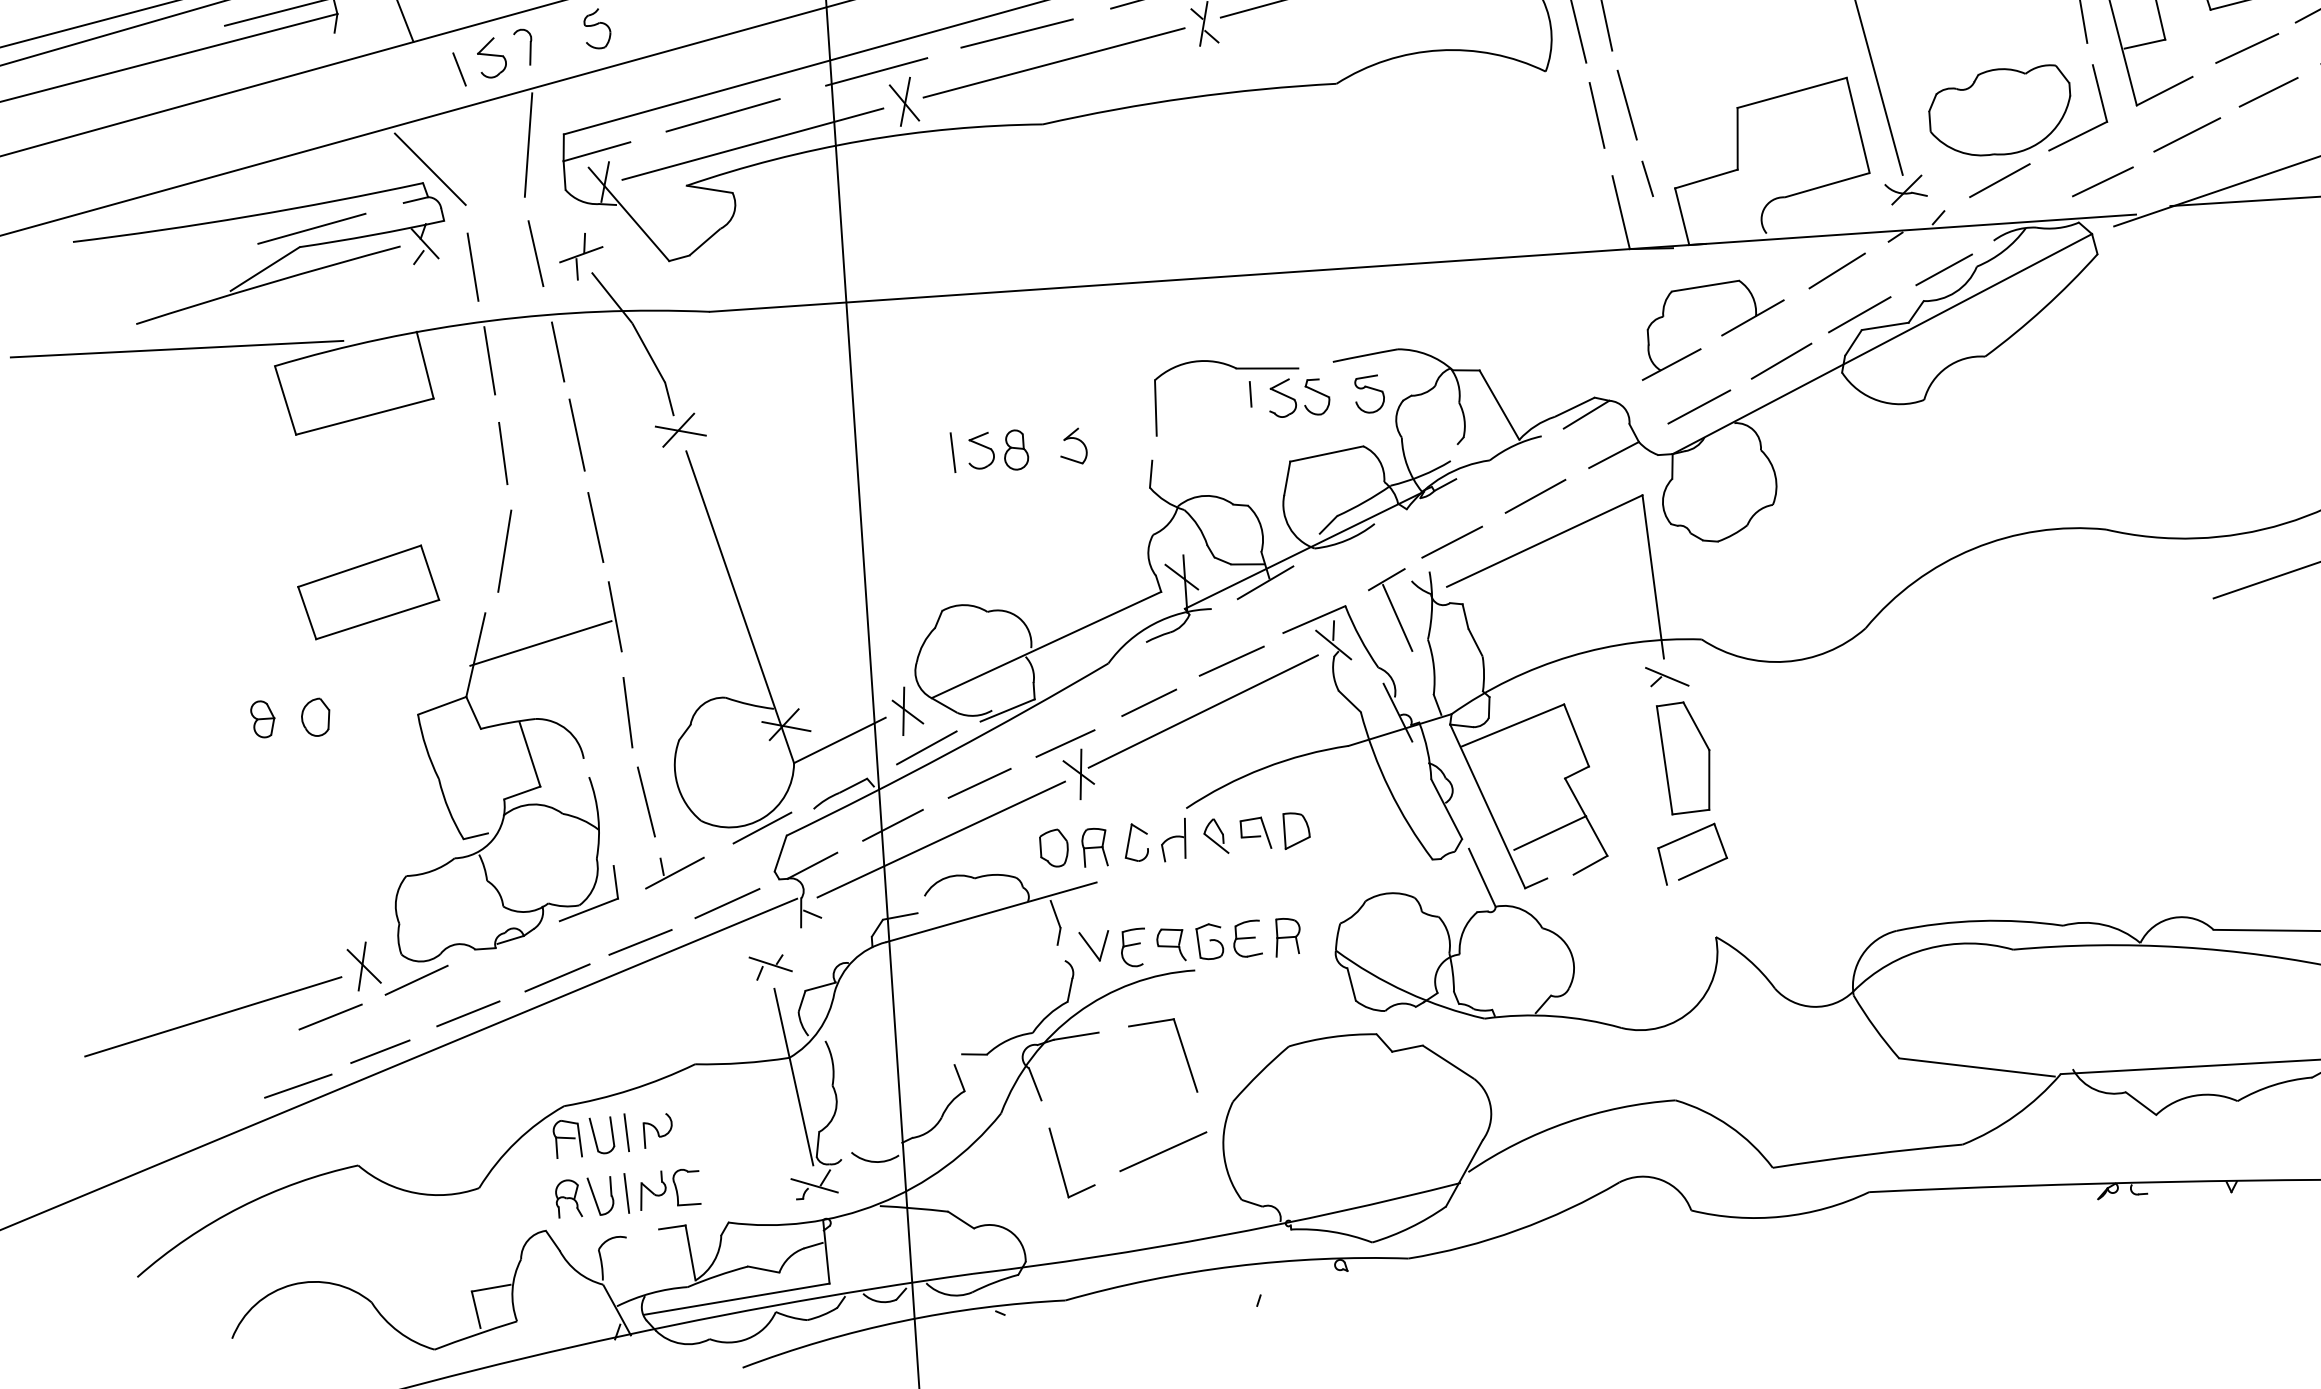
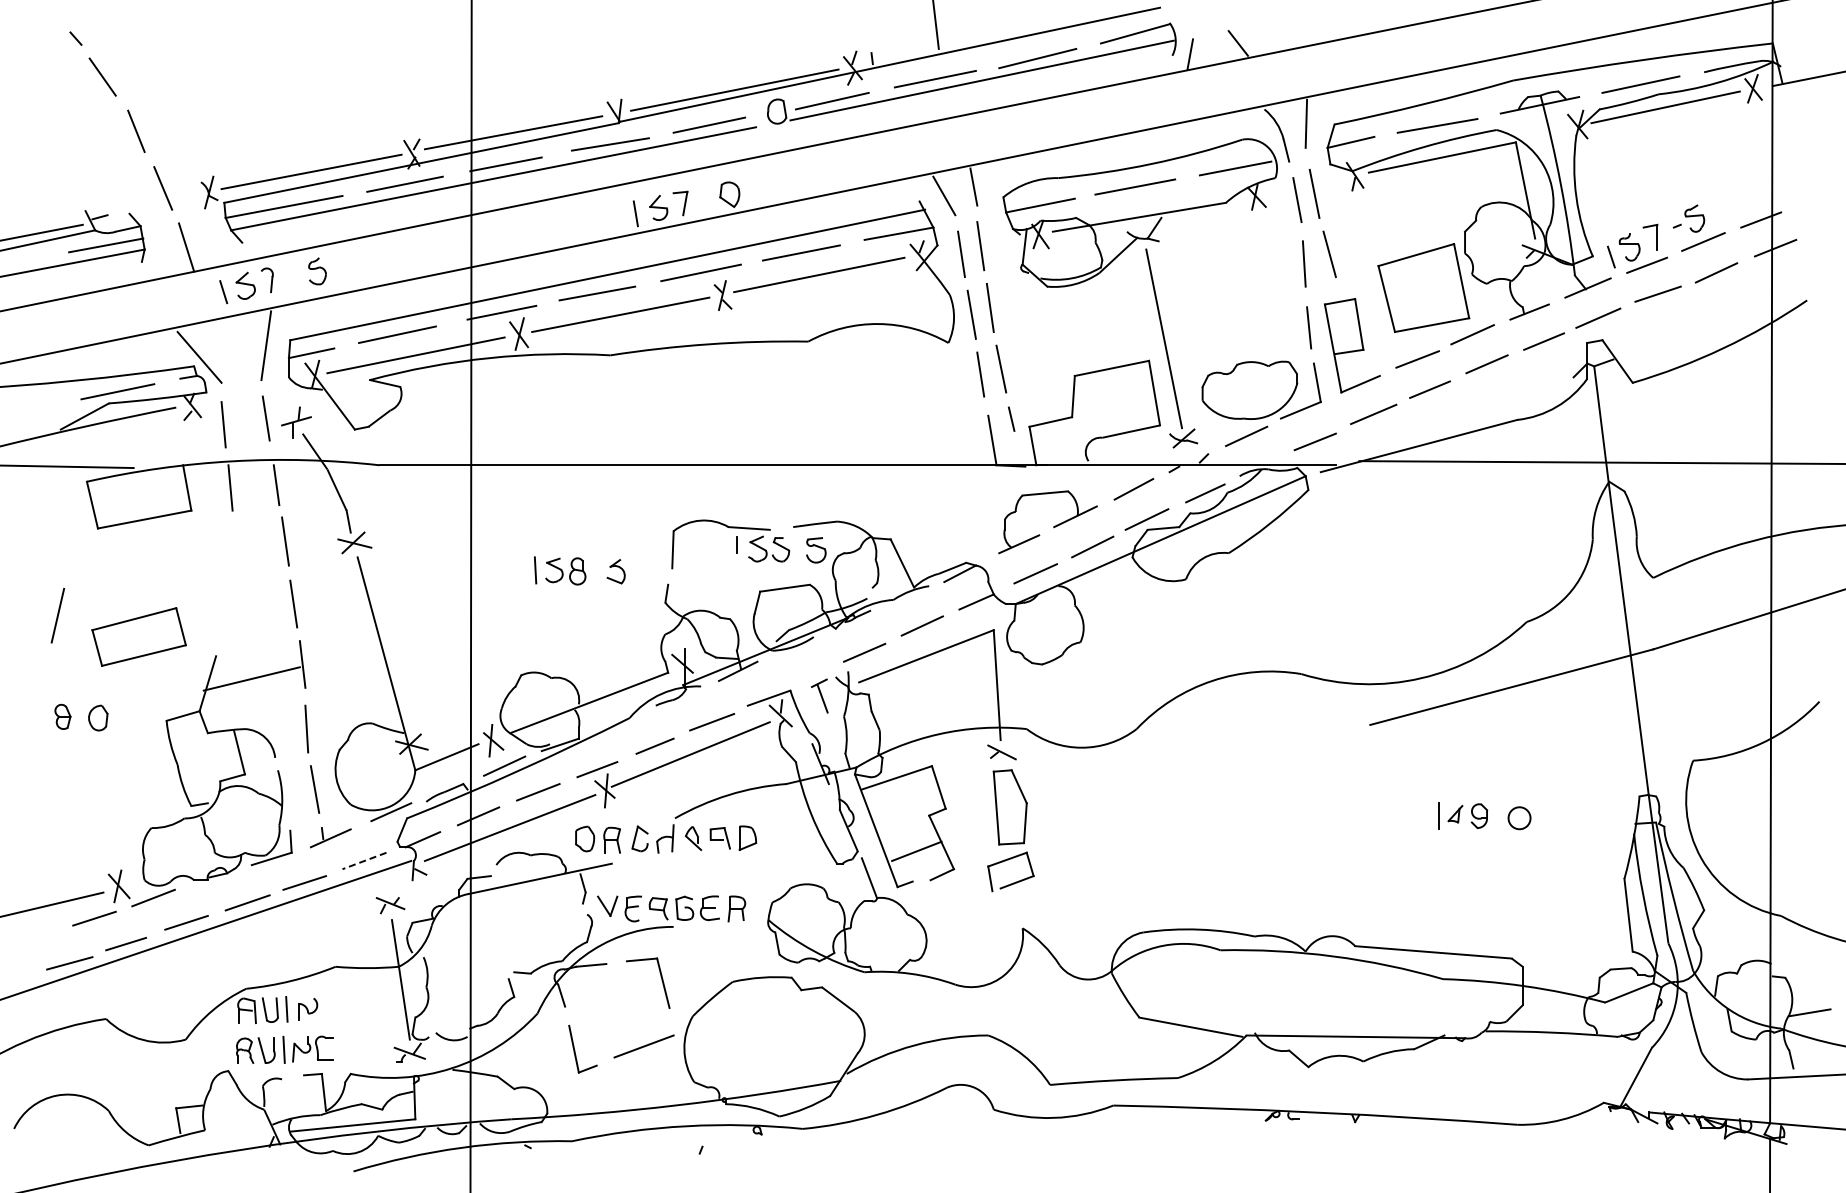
line: (502, 453) -> (234, 550), removed
line: (504, 550) -> (57, 615), moved
part: (1389, 610) -> (819, 695), size x0.6
line: (727, 904) -> (364, 861), solid -> dashed

